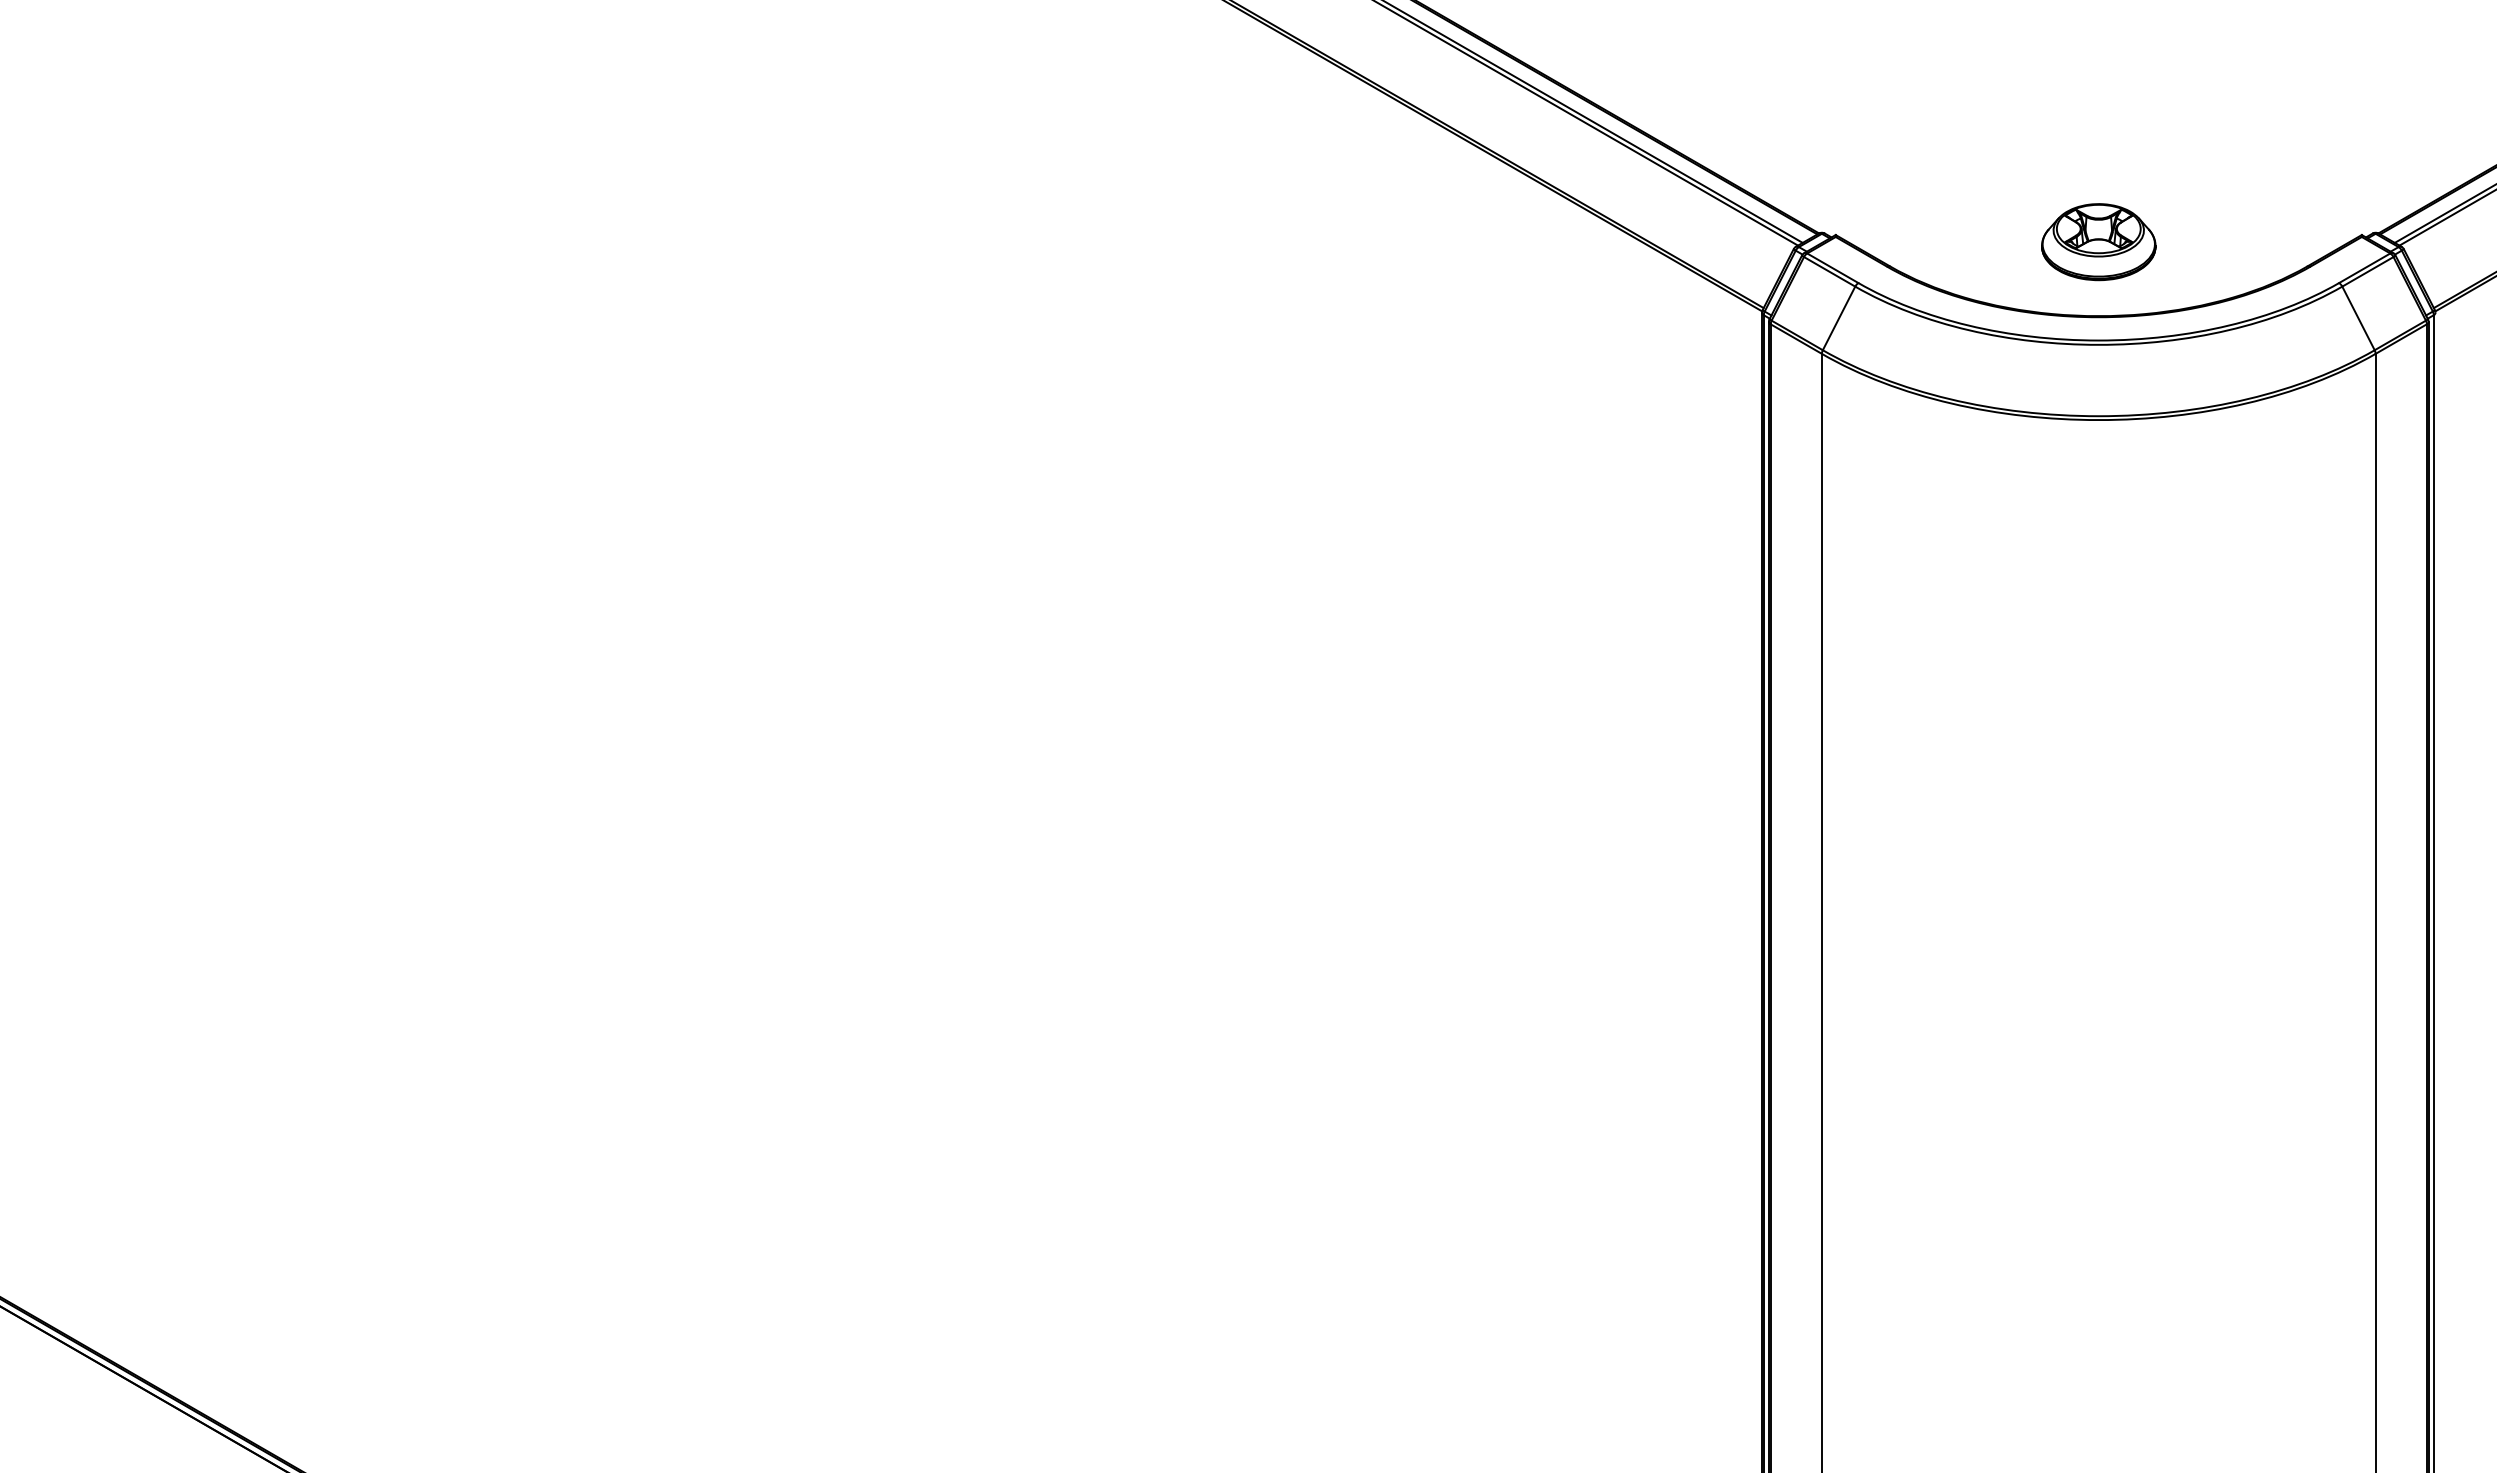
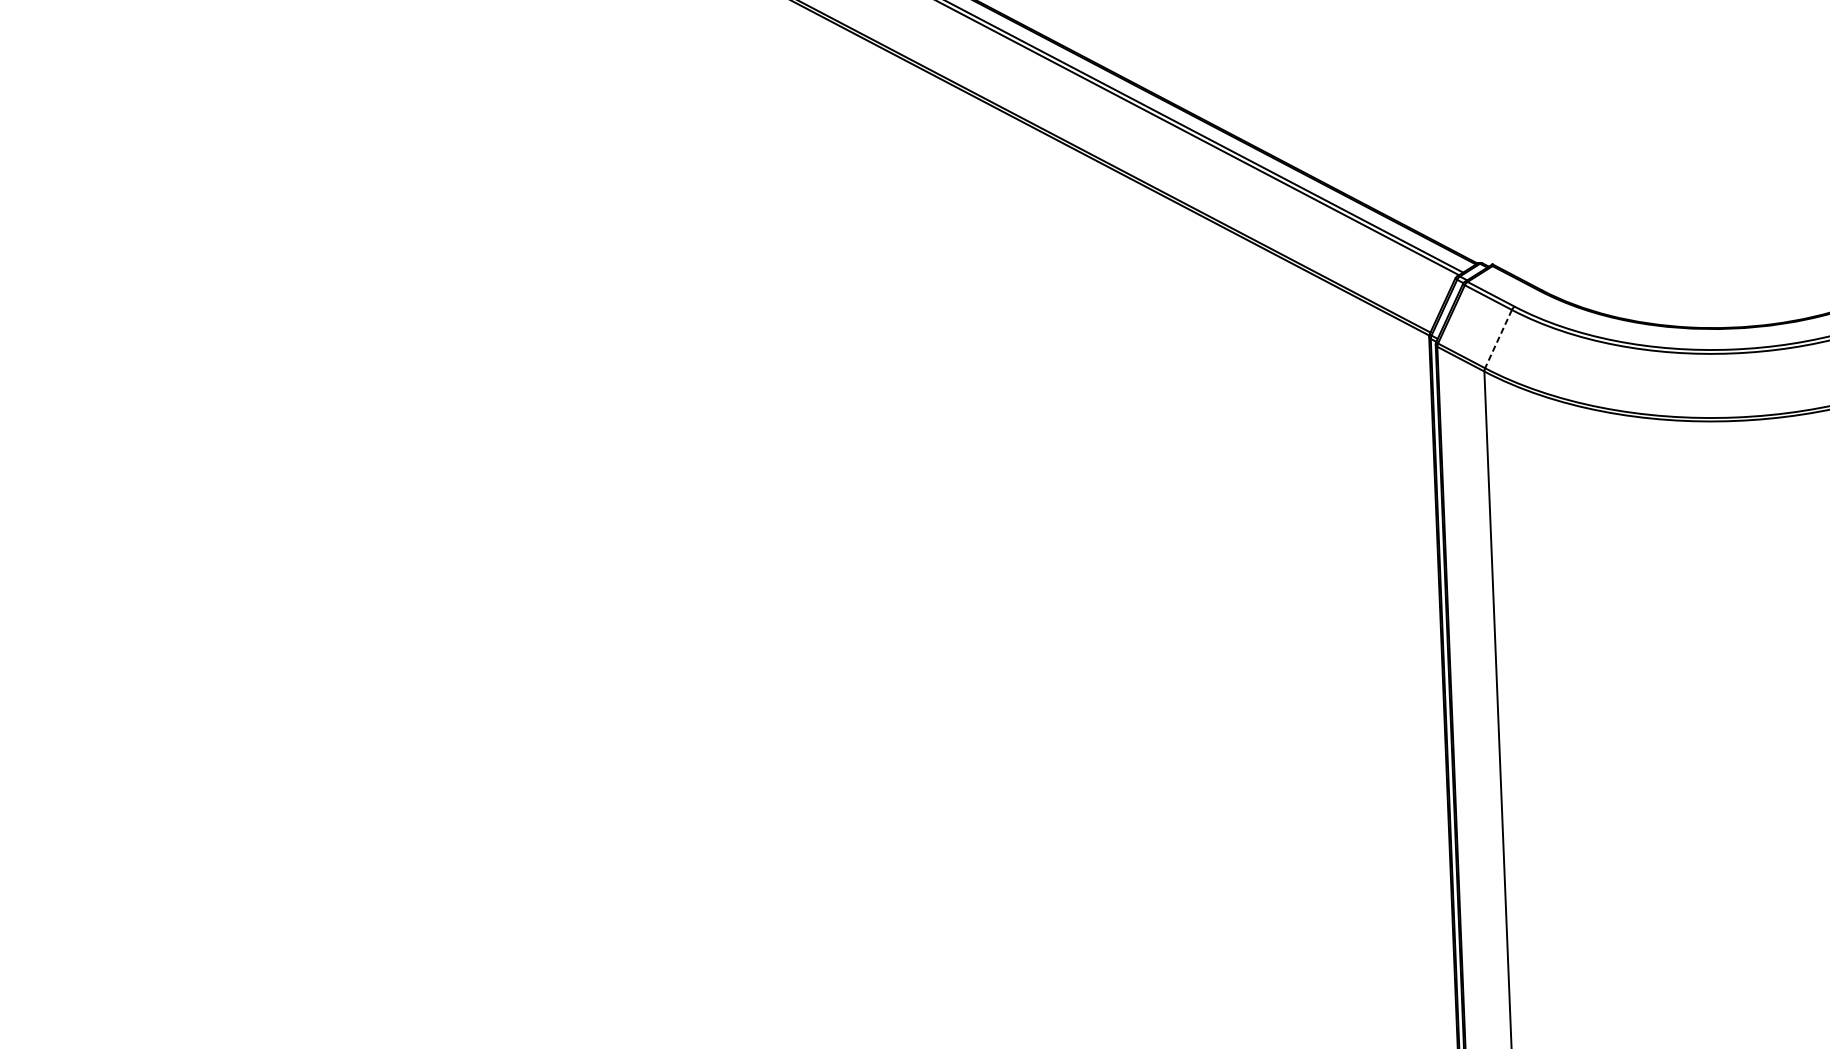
part: (2098, 242) -> (1728, 261), removed
line: (1839, 318) -> (1498, 339), solid -> dashed

